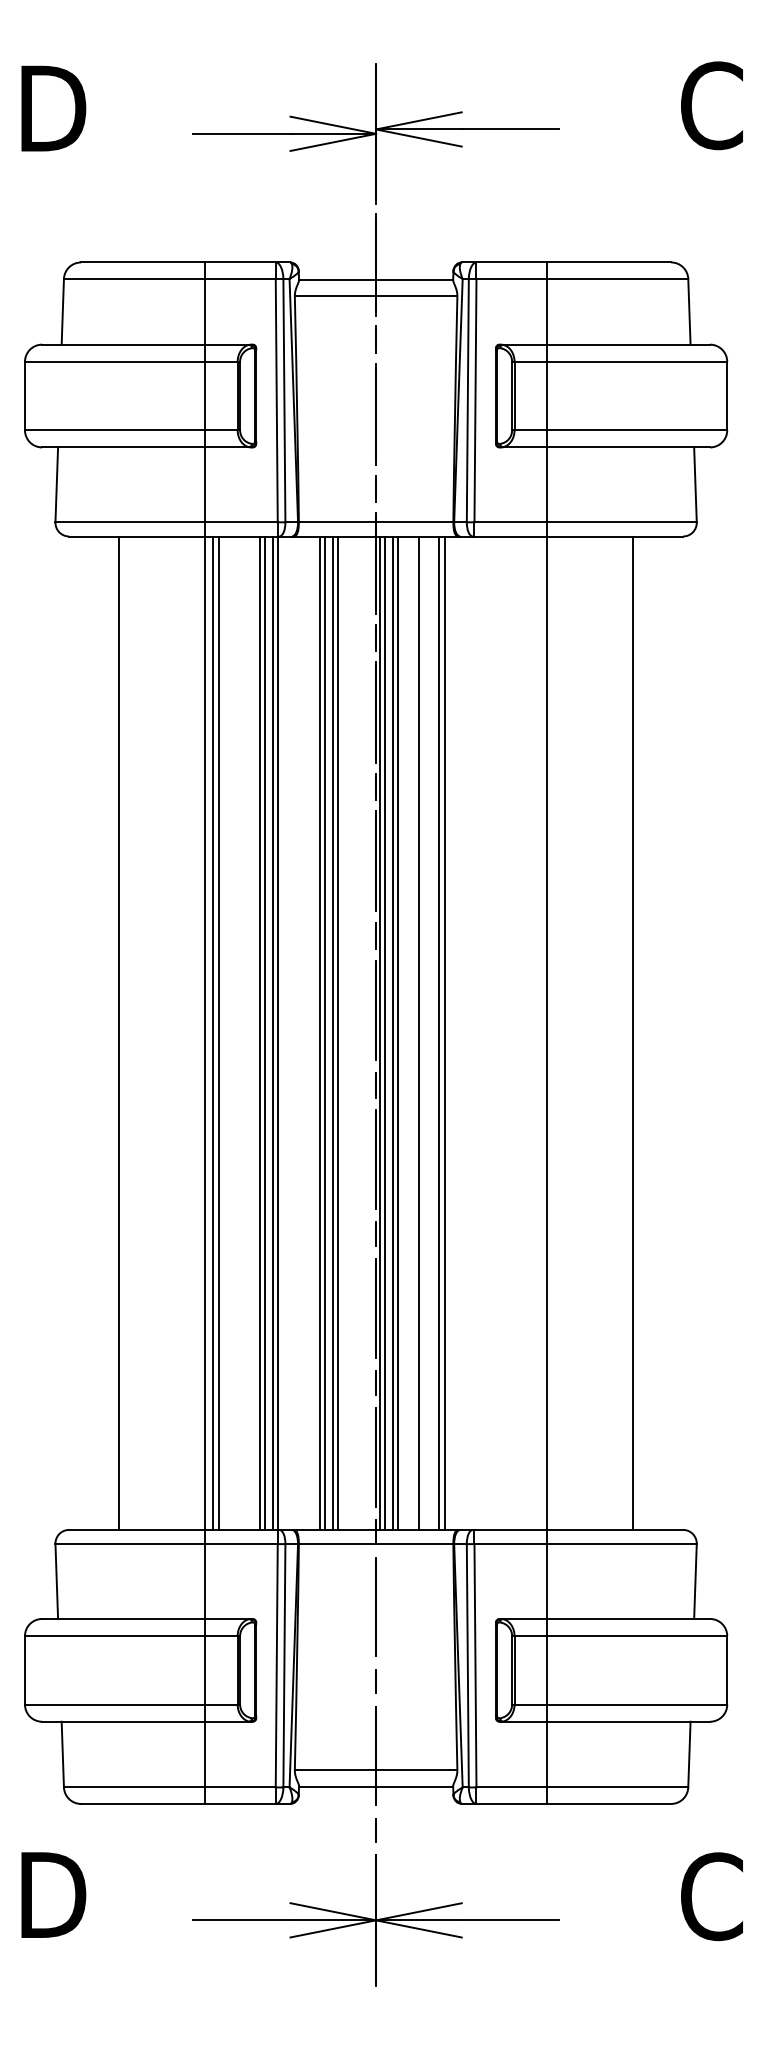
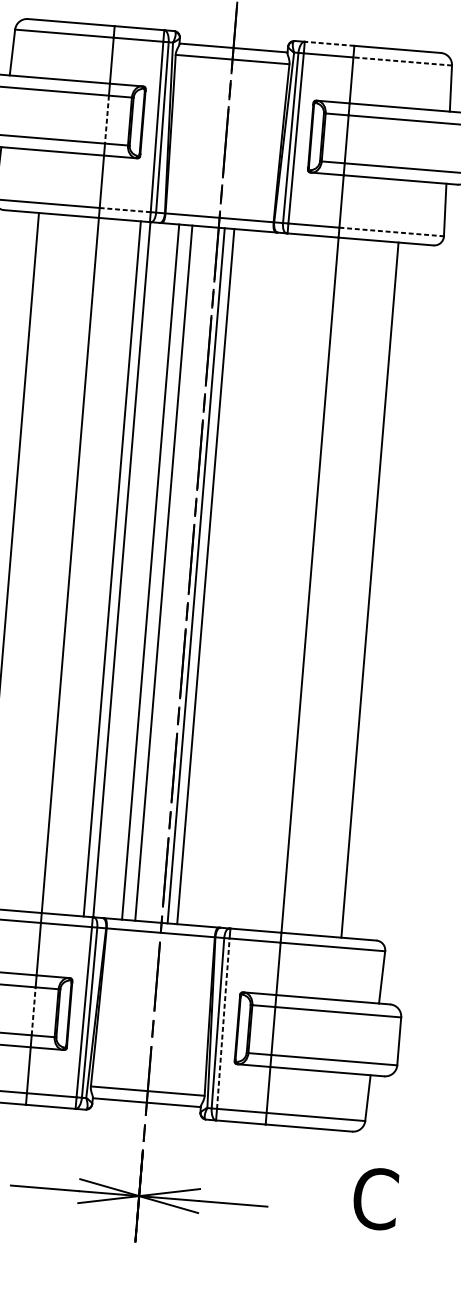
line: (511, 262) -> (329, 43), solid -> dashed
line: (617, 278) -> (402, 61), solid -> dashed
line: (204, 396) -> (106, 119), solid -> dashed
line: (240, 522) -> (124, 210), solid -> dashed
line: (622, 522) -> (391, 232), solid -> dashed
line: (213, 1032) -> (76, 565), removed
line: (218, 1032) -> (79, 565), removed
line: (259, 1032) -> (108, 568), removed
line: (273, 1032) -> (118, 568), removed
line: (324, 1032) -> (154, 571), removed
line: (333, 1032) -> (160, 572), removed
line: (379, 1032) -> (192, 575), removed
line: (393, 1032) -> (202, 575), removed
line: (418, 1032) -> (219, 577), removed
line: (439, 1032) -> (234, 578), removed
line: (444, 1032) -> (238, 578), removed
line: (475, 1665) -> (223, 1023), solid -> dashed
line: (204, 1669) -> (33, 1010), solid -> dashed

